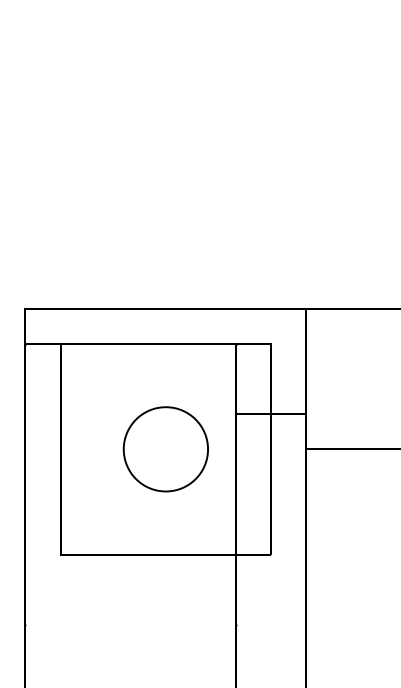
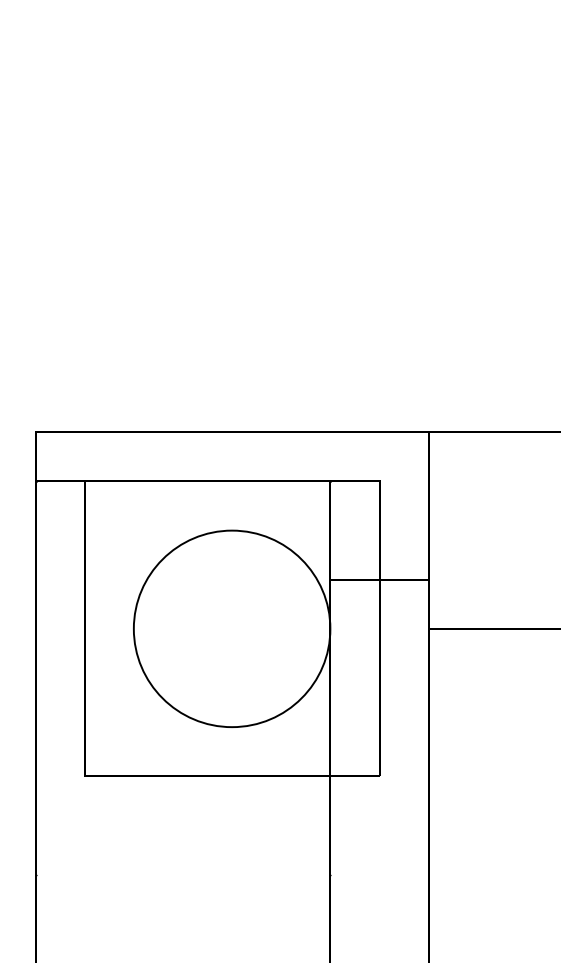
circle: (165, 449) -> (231, 629), size x1.67

